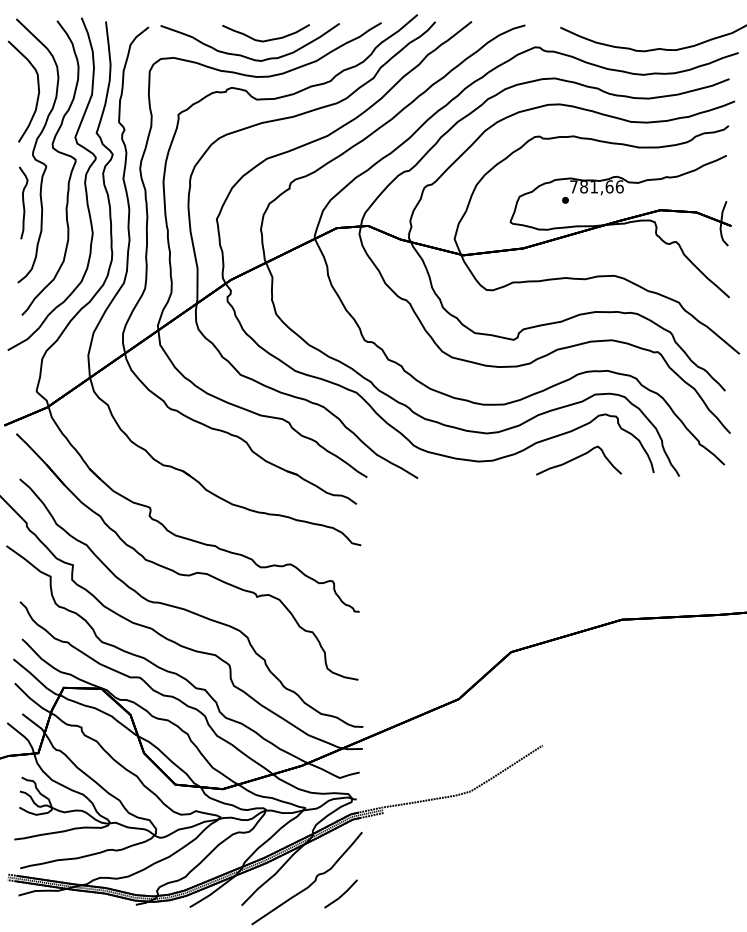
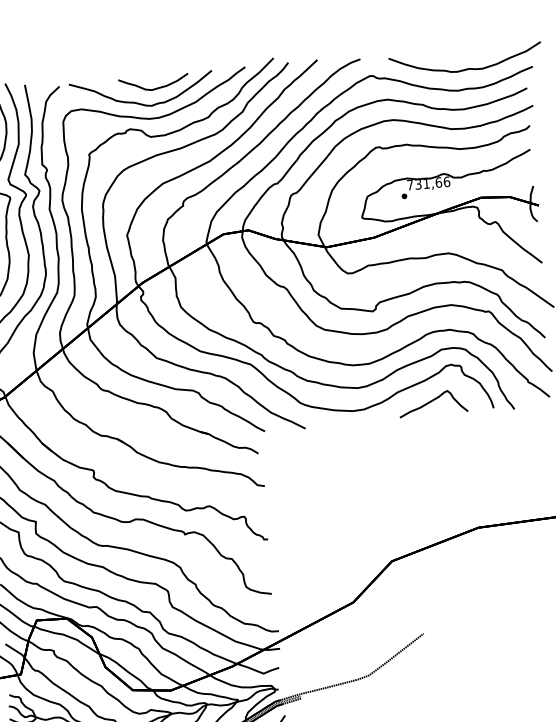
text: (583, 187) -> (417, 184), 781,66 -> 731,66

